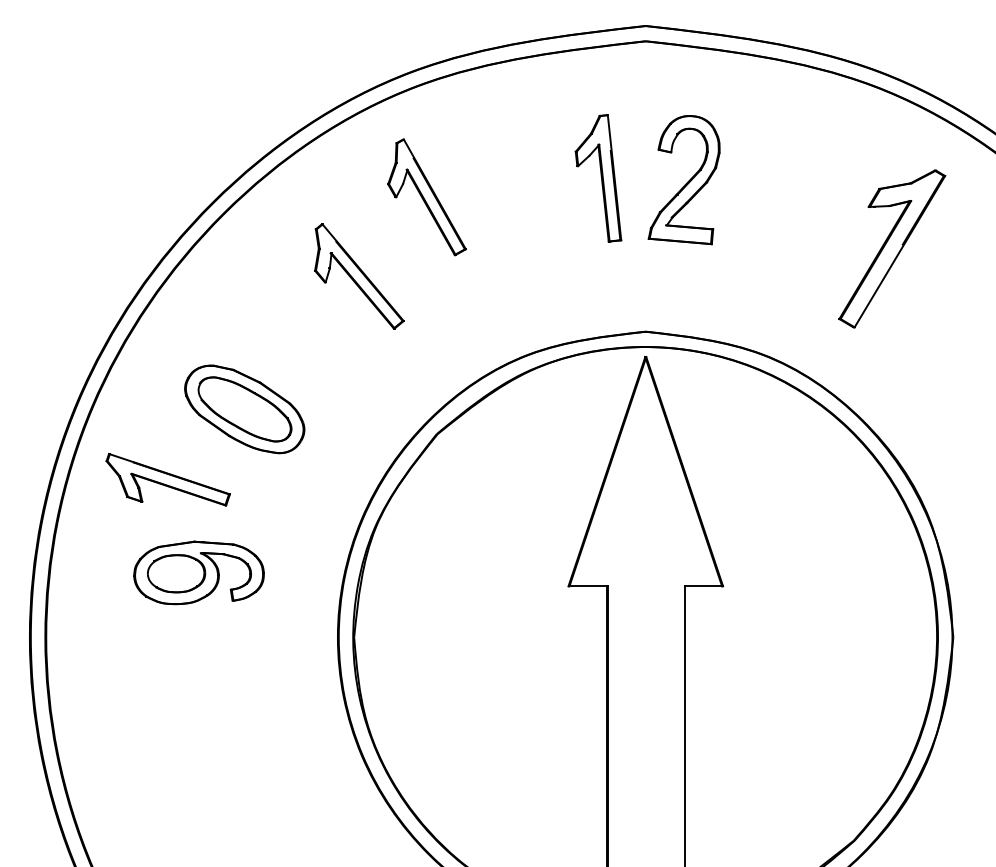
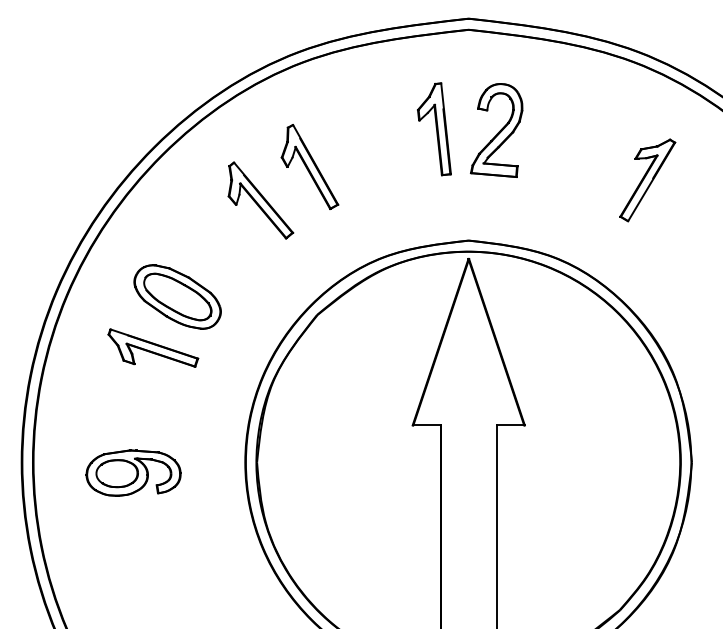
part: (426, 197) -> (309, 167), moved
part: (892, 248) -> (647, 180), size x0.71
part: (167, 479) -> (152, 347), moved
part: (198, 572) -> (133, 472), moved

